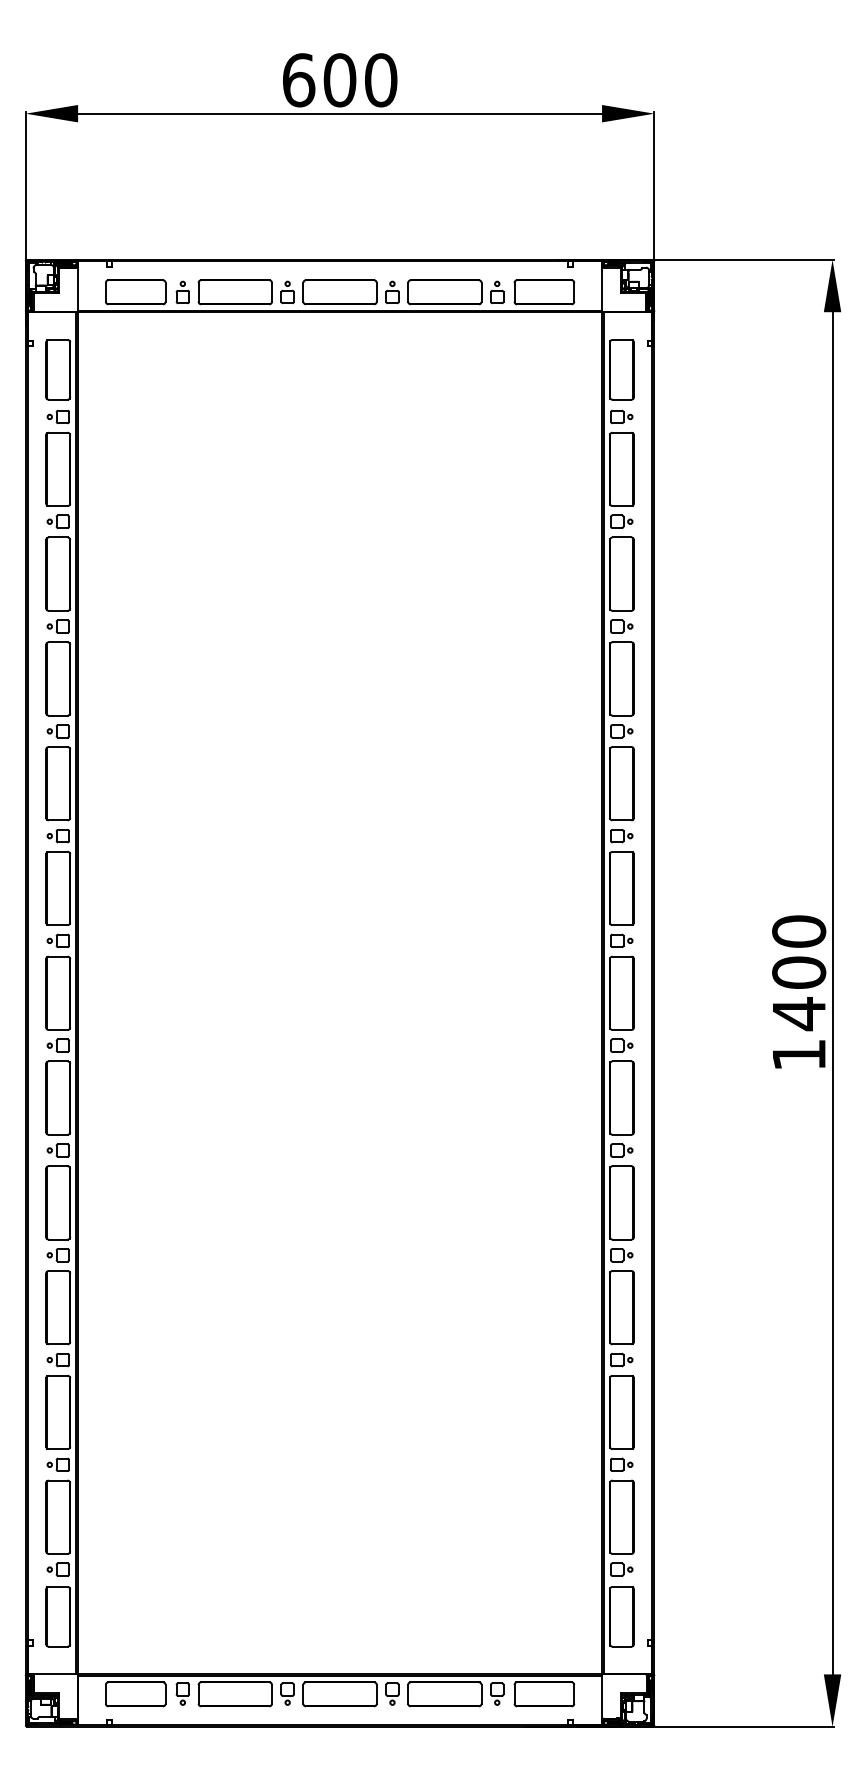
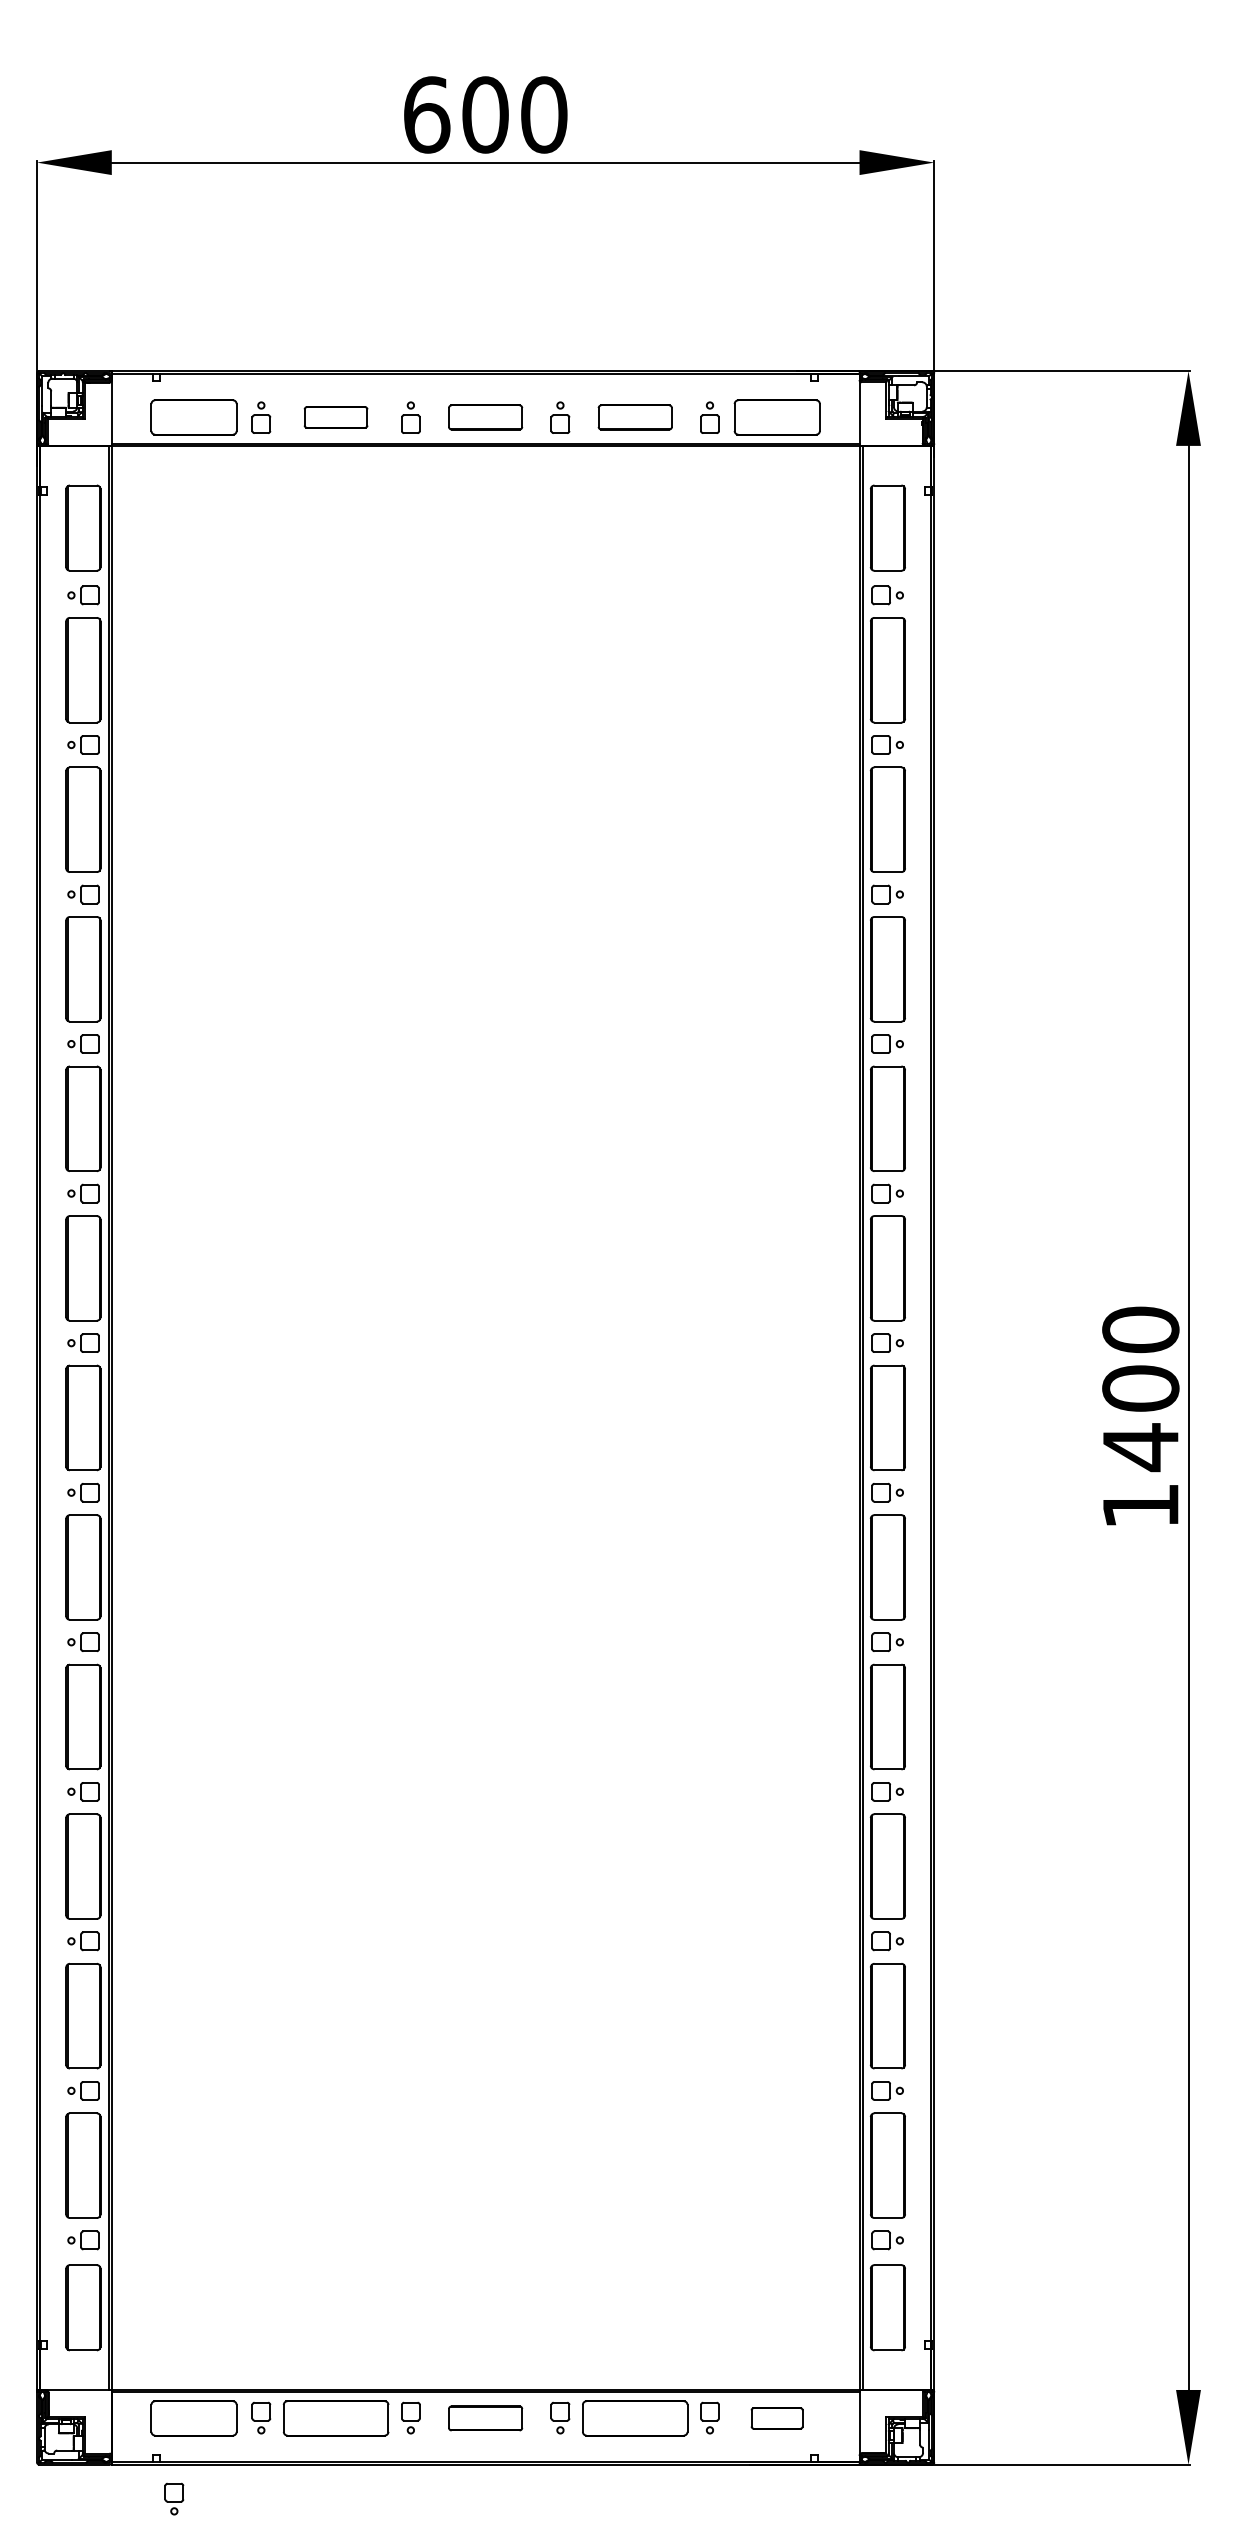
part: (234, 292) -> (335, 417), size x0.6
part: (339, 292) -> (485, 417), size x0.7
part: (445, 292) -> (635, 417), size x0.7
part: (339, 1694) -> (485, 2418), size x0.7
part: (543, 1694) -> (776, 2418), size x0.6
part: (122, 1750) -> (174, 2498), added

